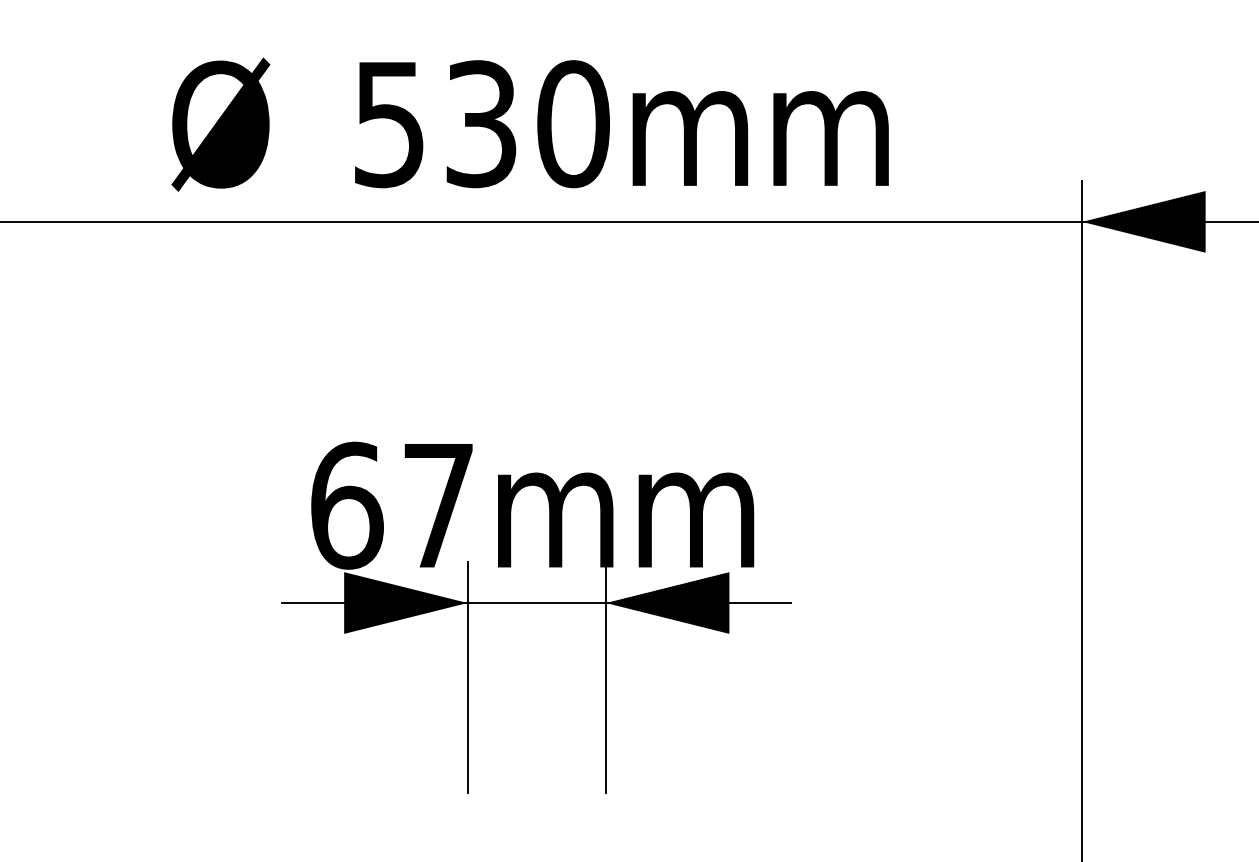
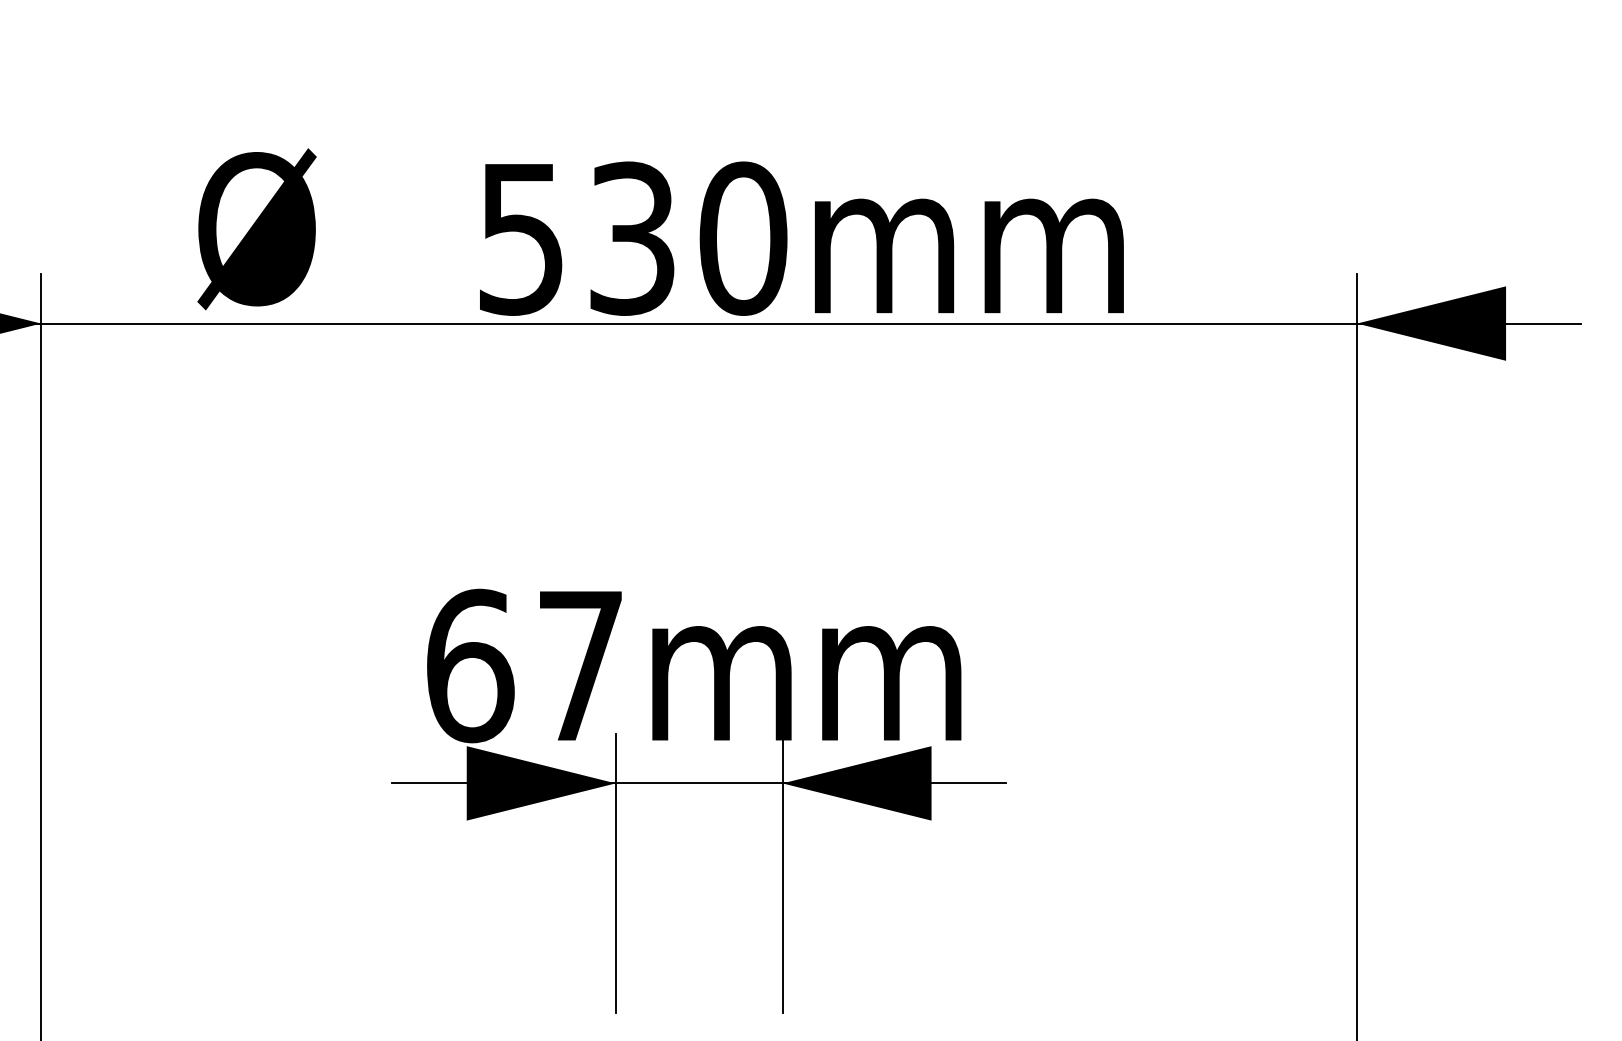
text: (220, 124) -> (256, 229), moved
text: (621, 124) -> (801, 238), moved

